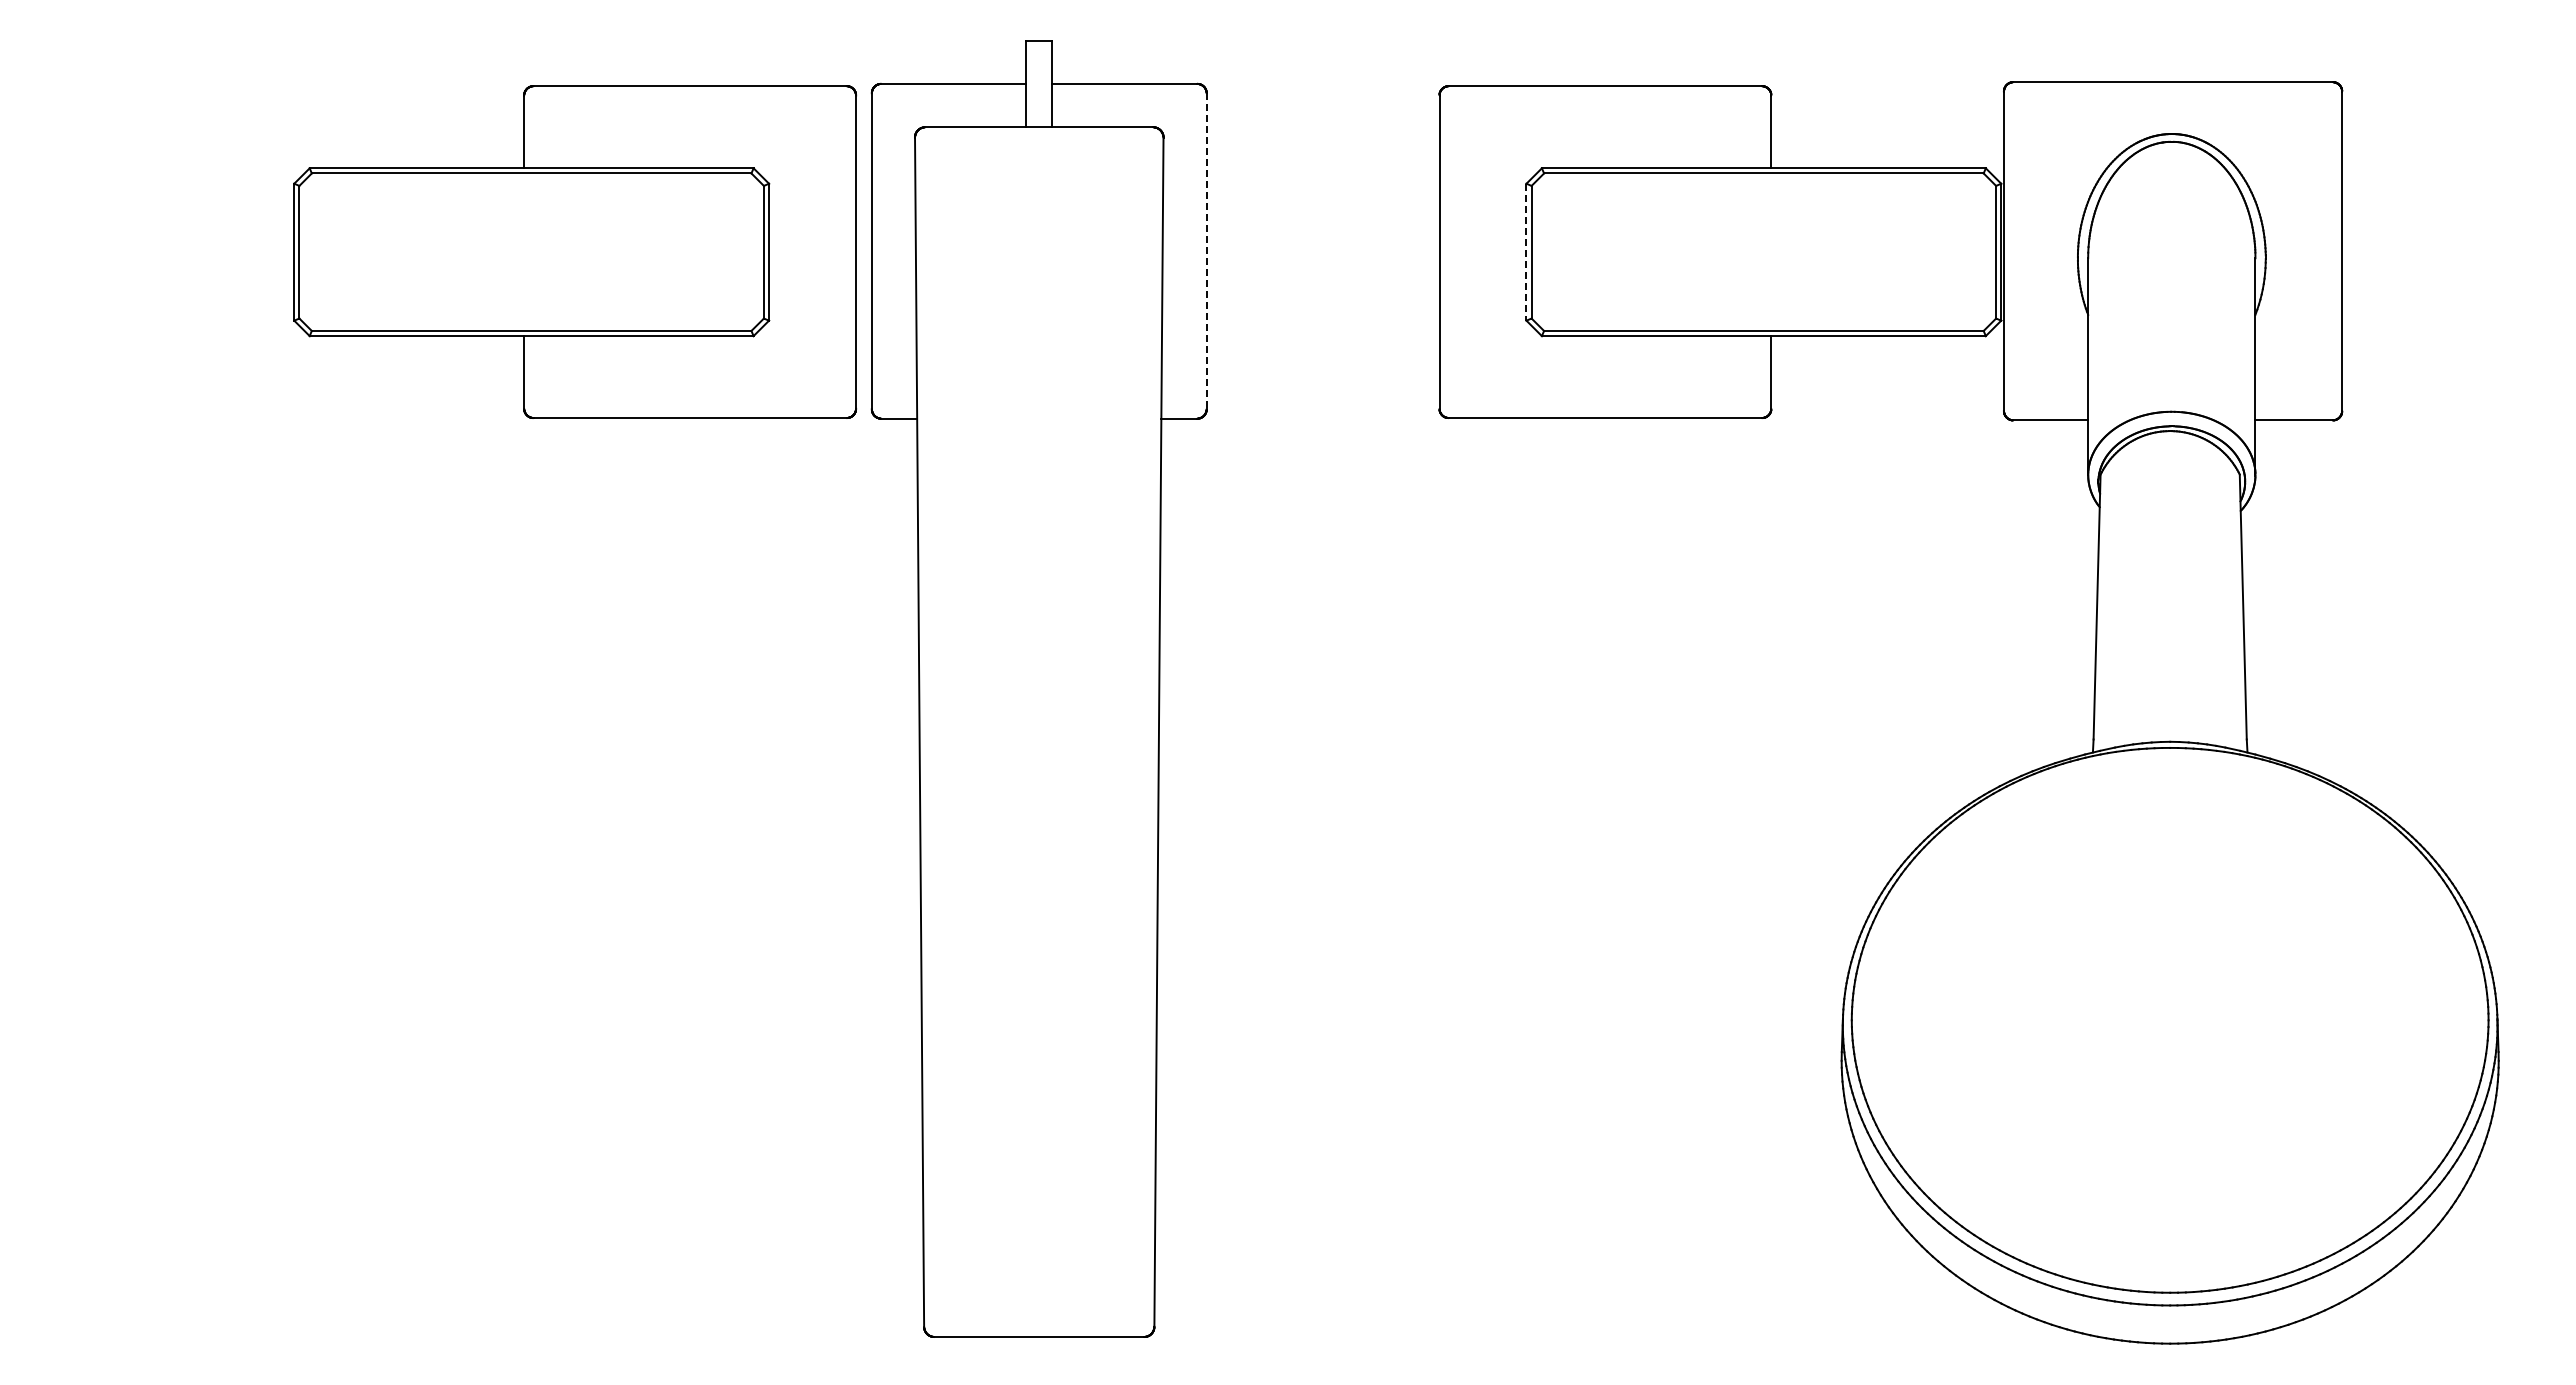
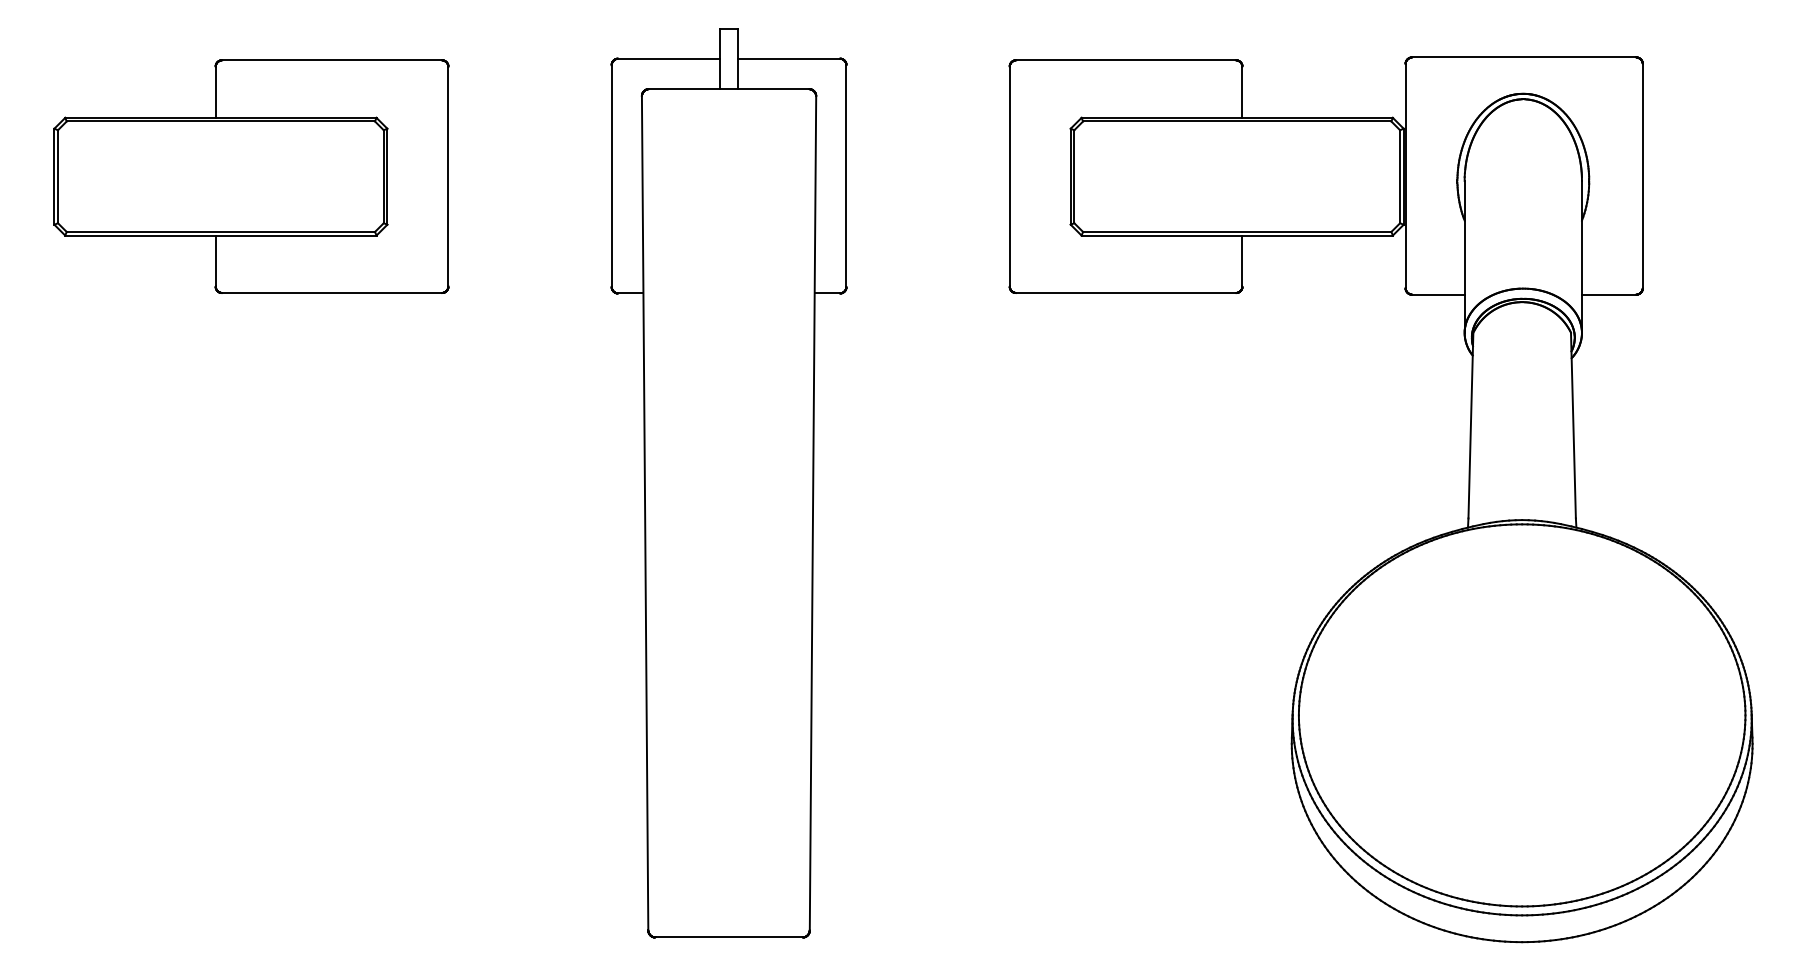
part: (574, 251) -> (250, 176), moved
line: (1206, 251) -> (846, 176), dashed -> solid
line: (1526, 252) -> (1070, 176), dashed -> solid

